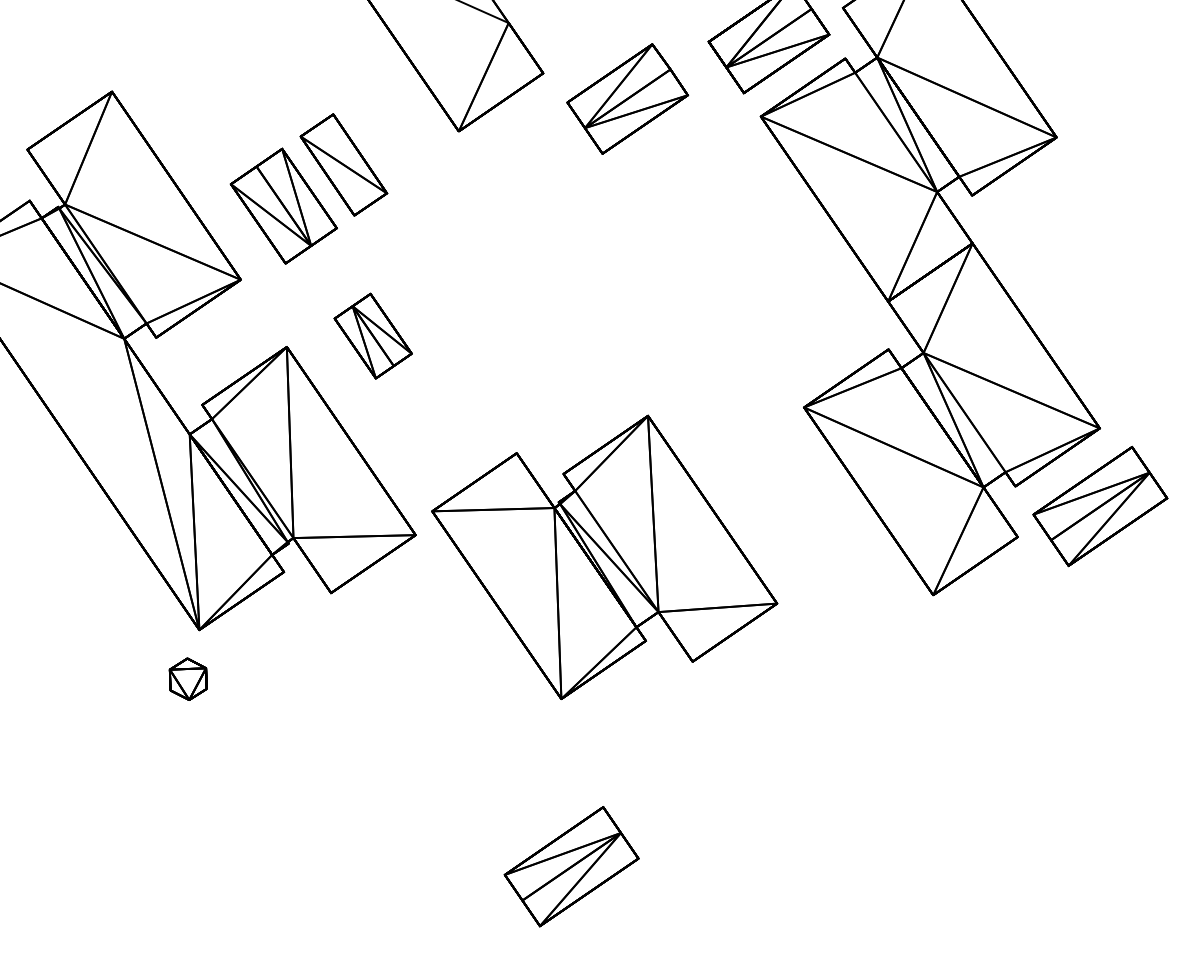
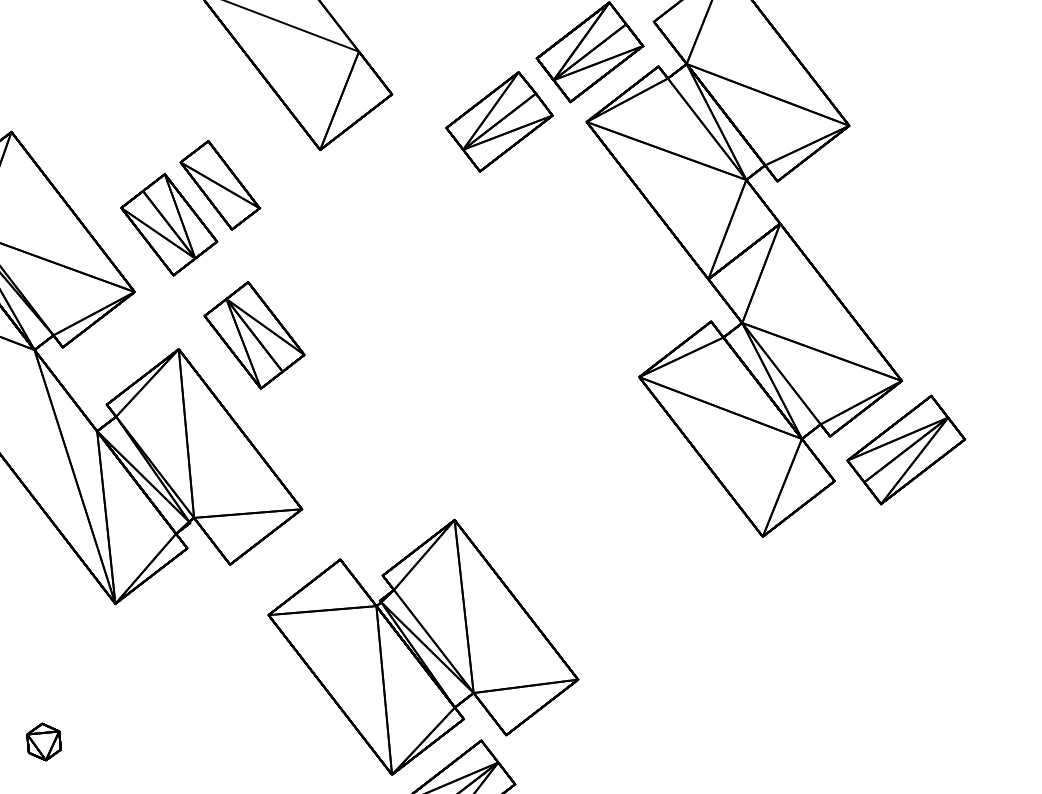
part: (627, 98) -> (499, 121), moved
part: (373, 335) -> (254, 334), size x1.43
part: (604, 556) -> (423, 646), moved
part: (187, 678) -> (43, 741), moved

